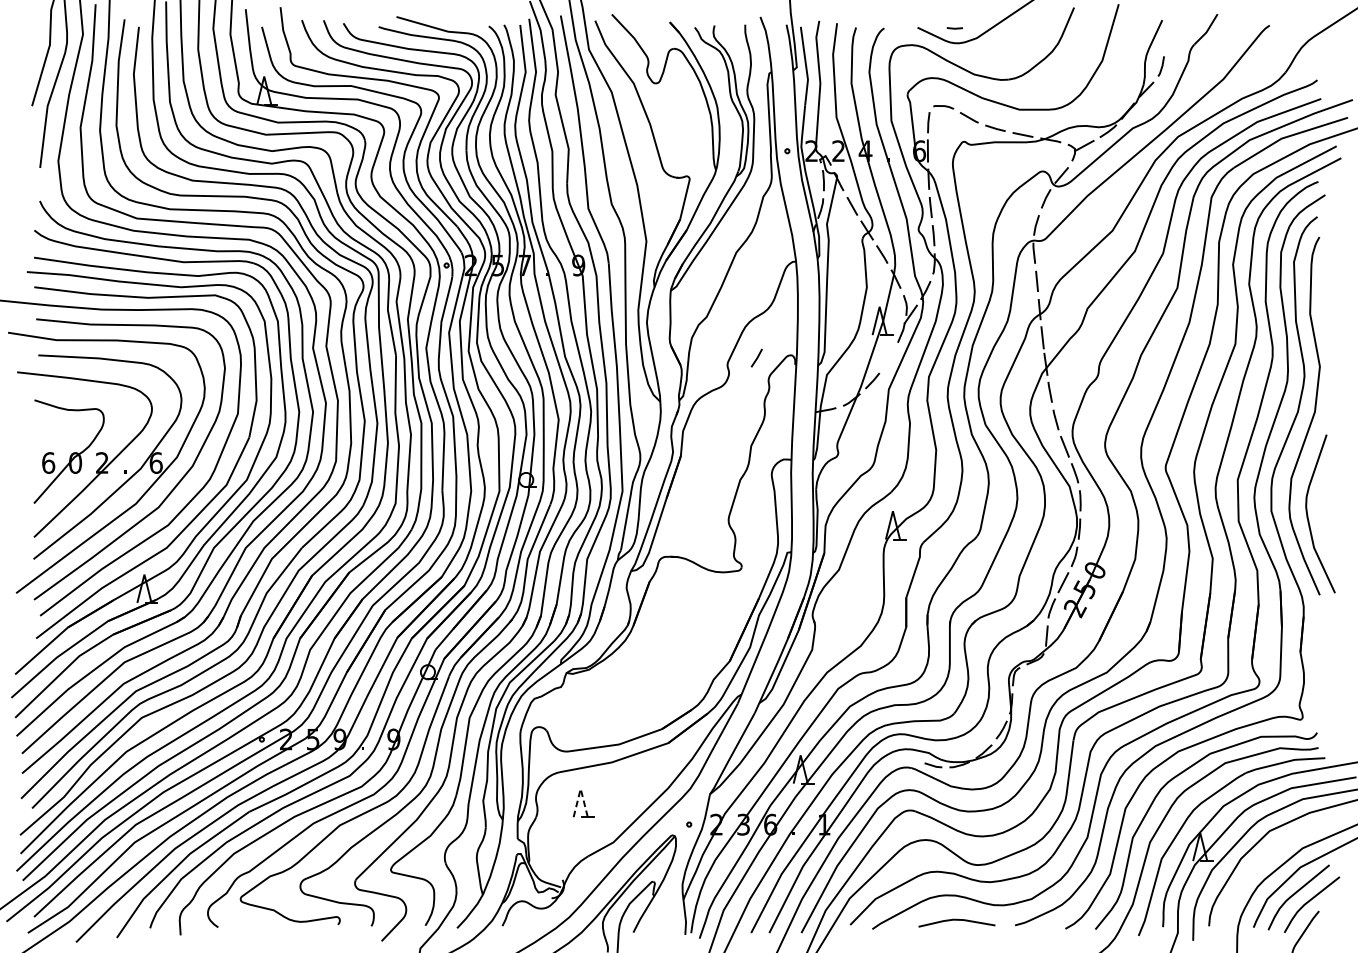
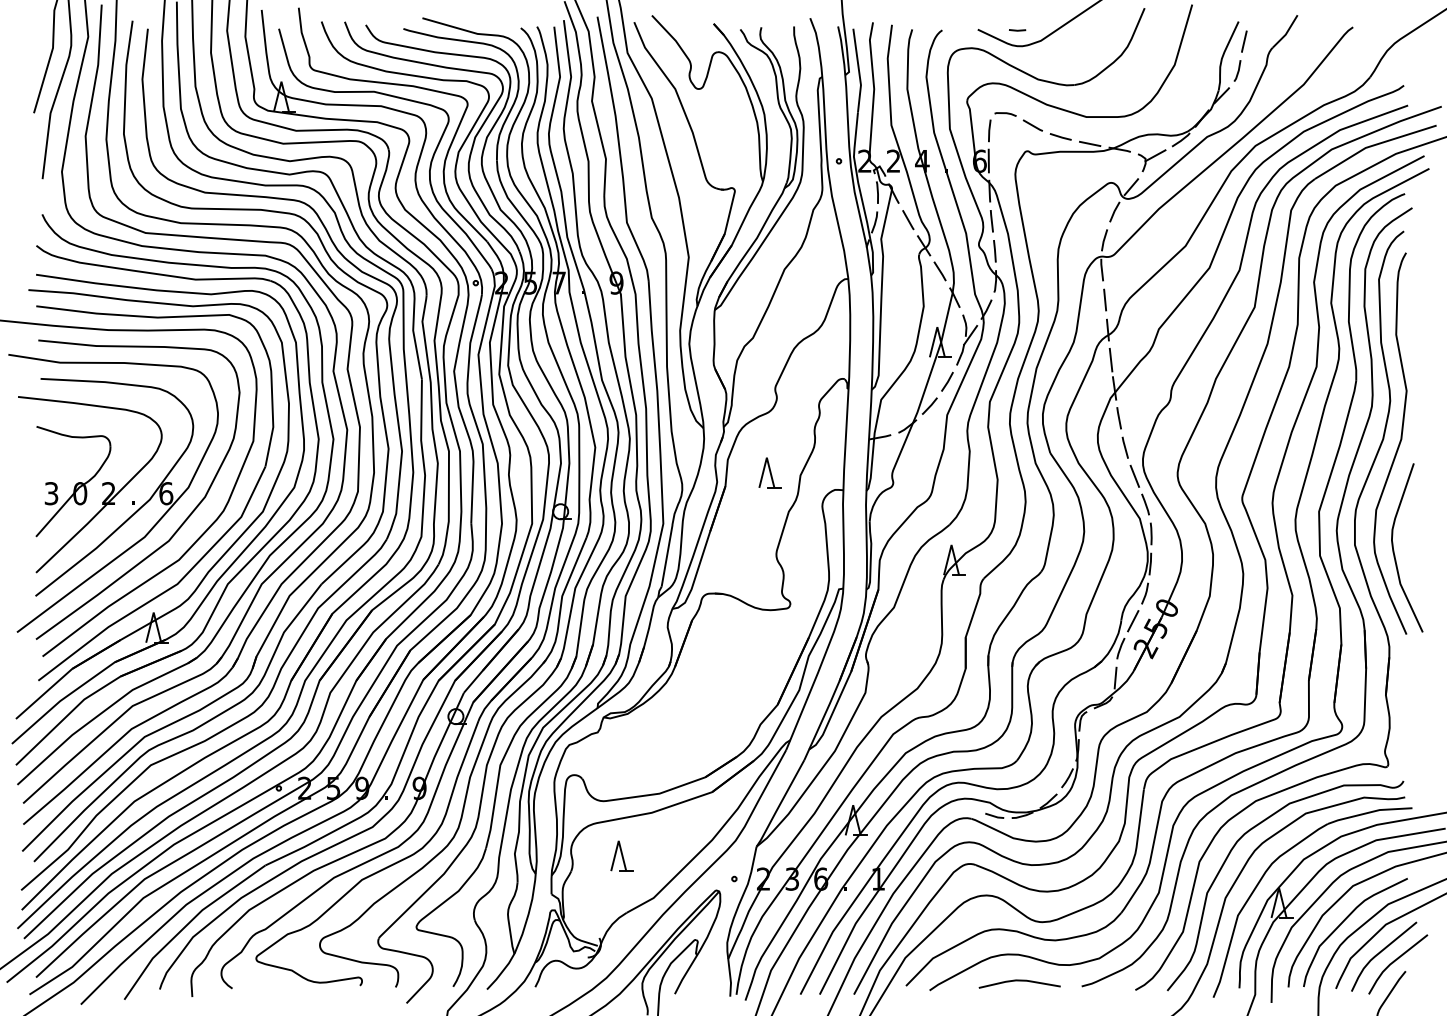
line: (1167, 38) -> (1244, 41), added
line: (756, 357) -> (947, 381), moved
part: (722, 443) -> (769, 472), added
text: (48, 462) -> (51, 493), 6 -> 3
line: (580, 788) -> (618, 840), dashed -> solid
curve: (1261, 864) -> (1344, 921), added

